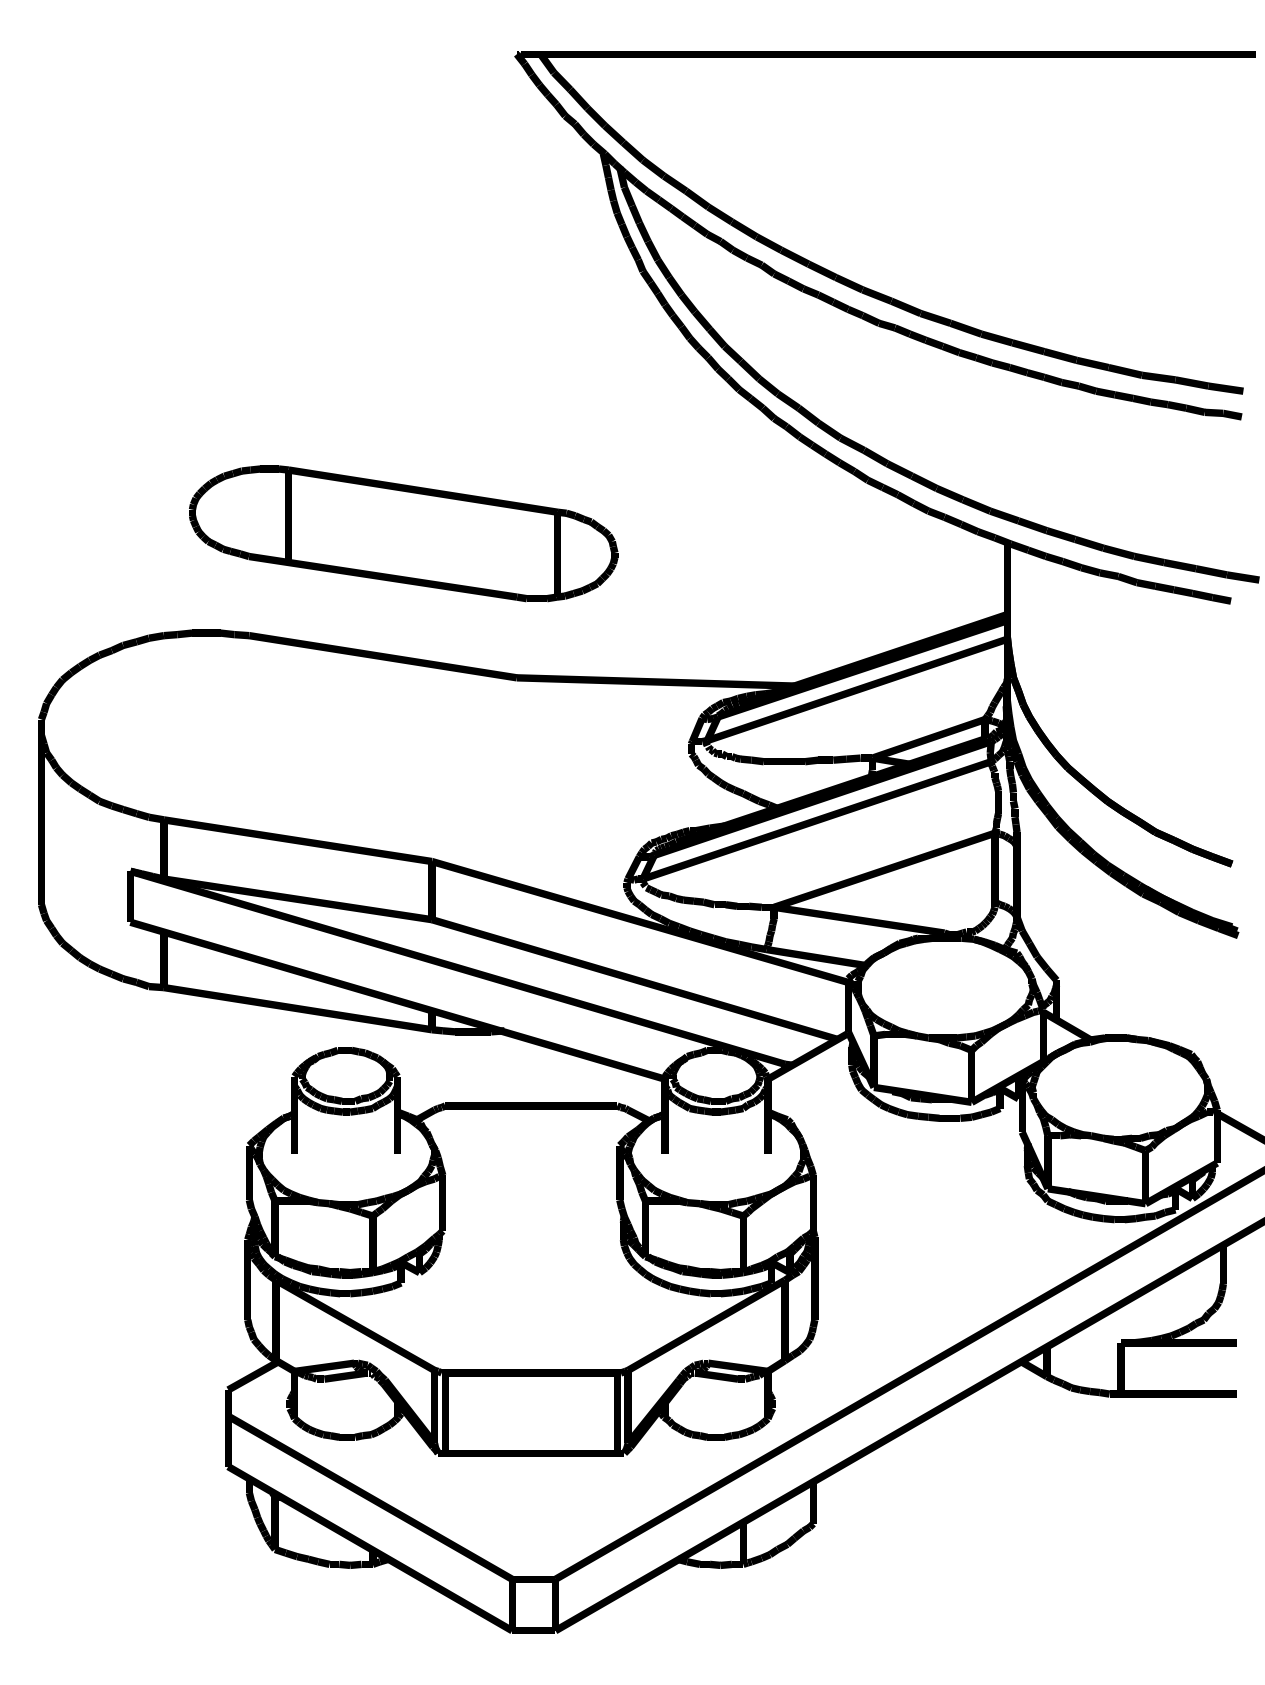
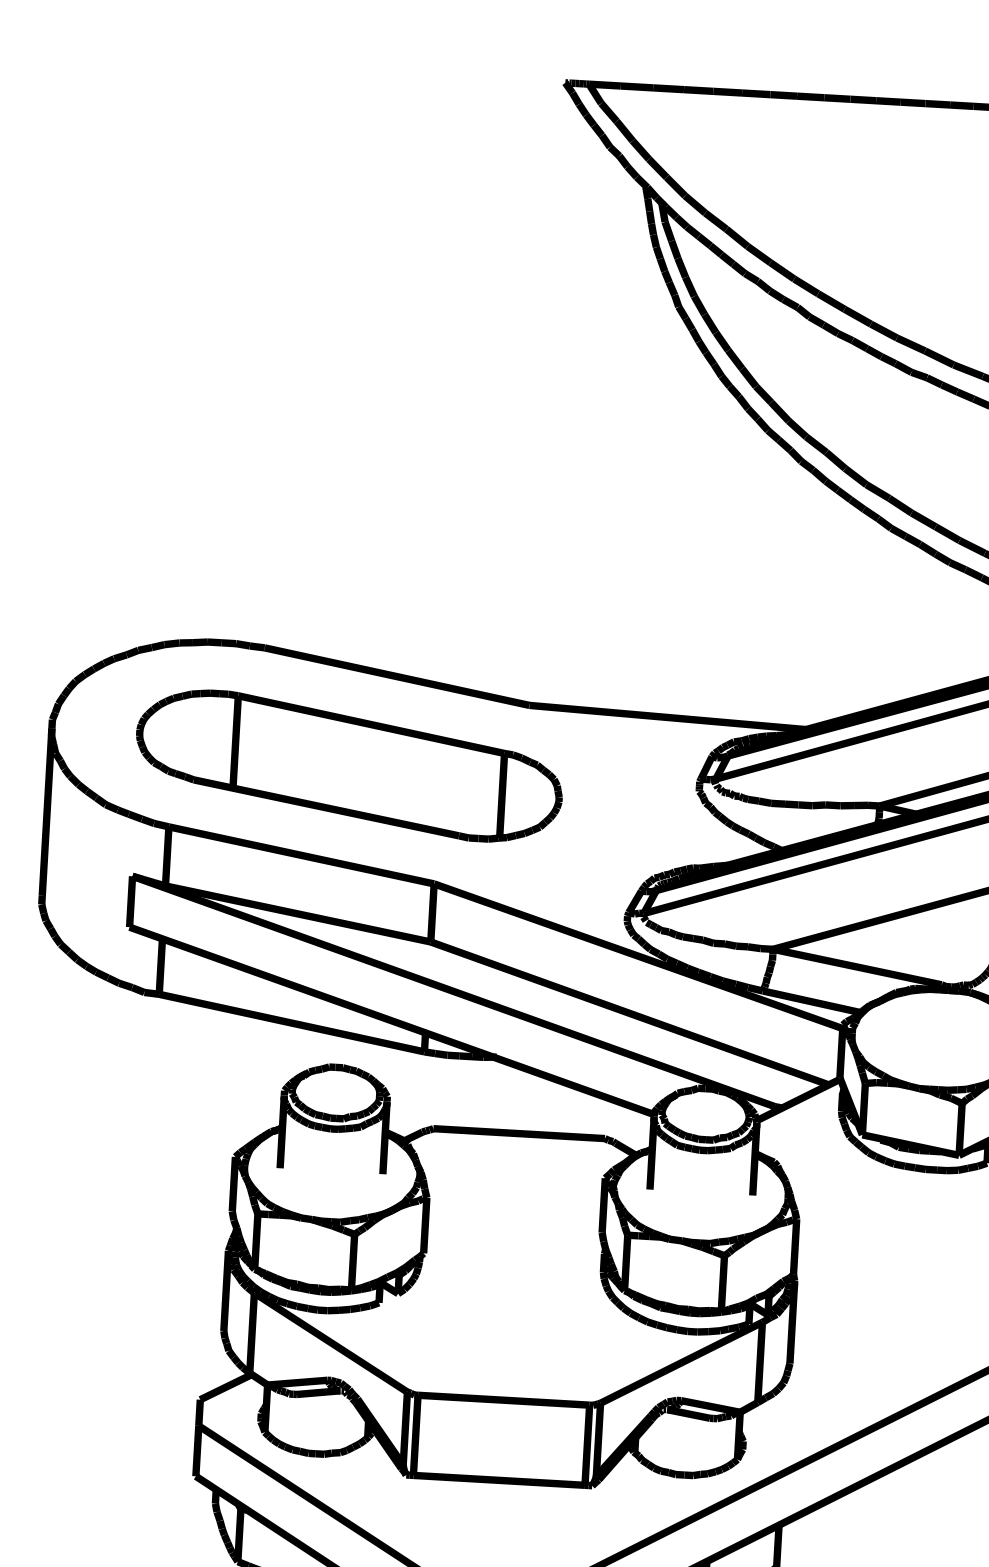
part: (403, 533) -> (349, 765), moved

